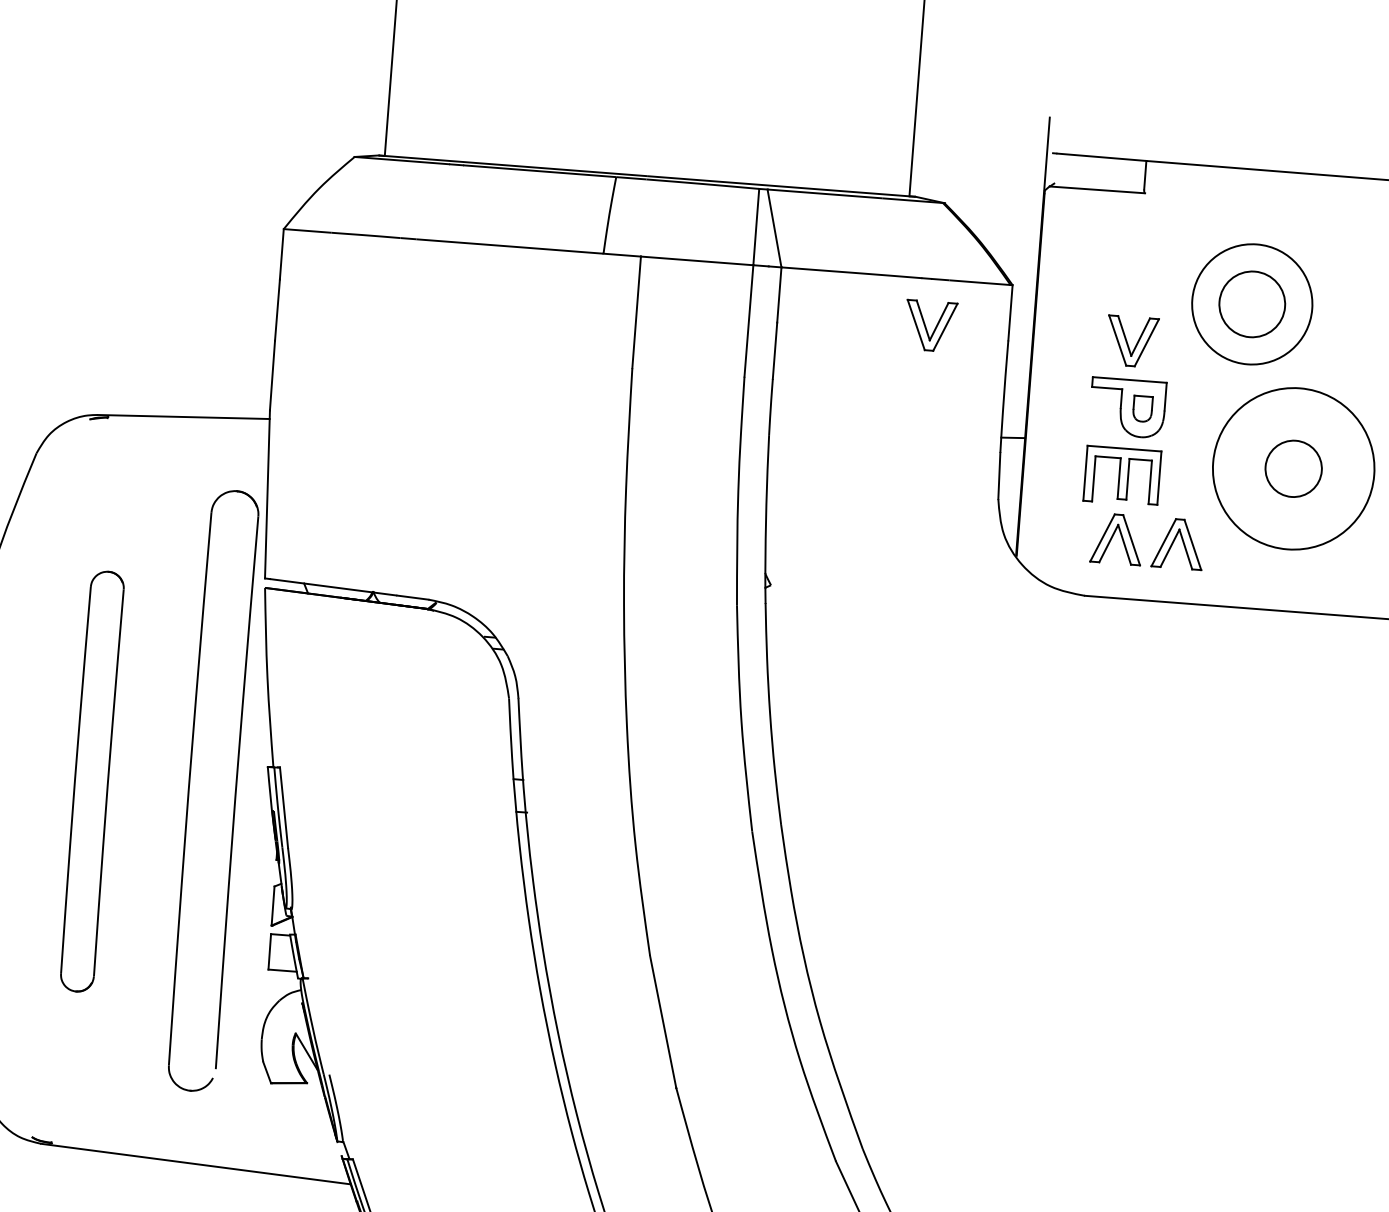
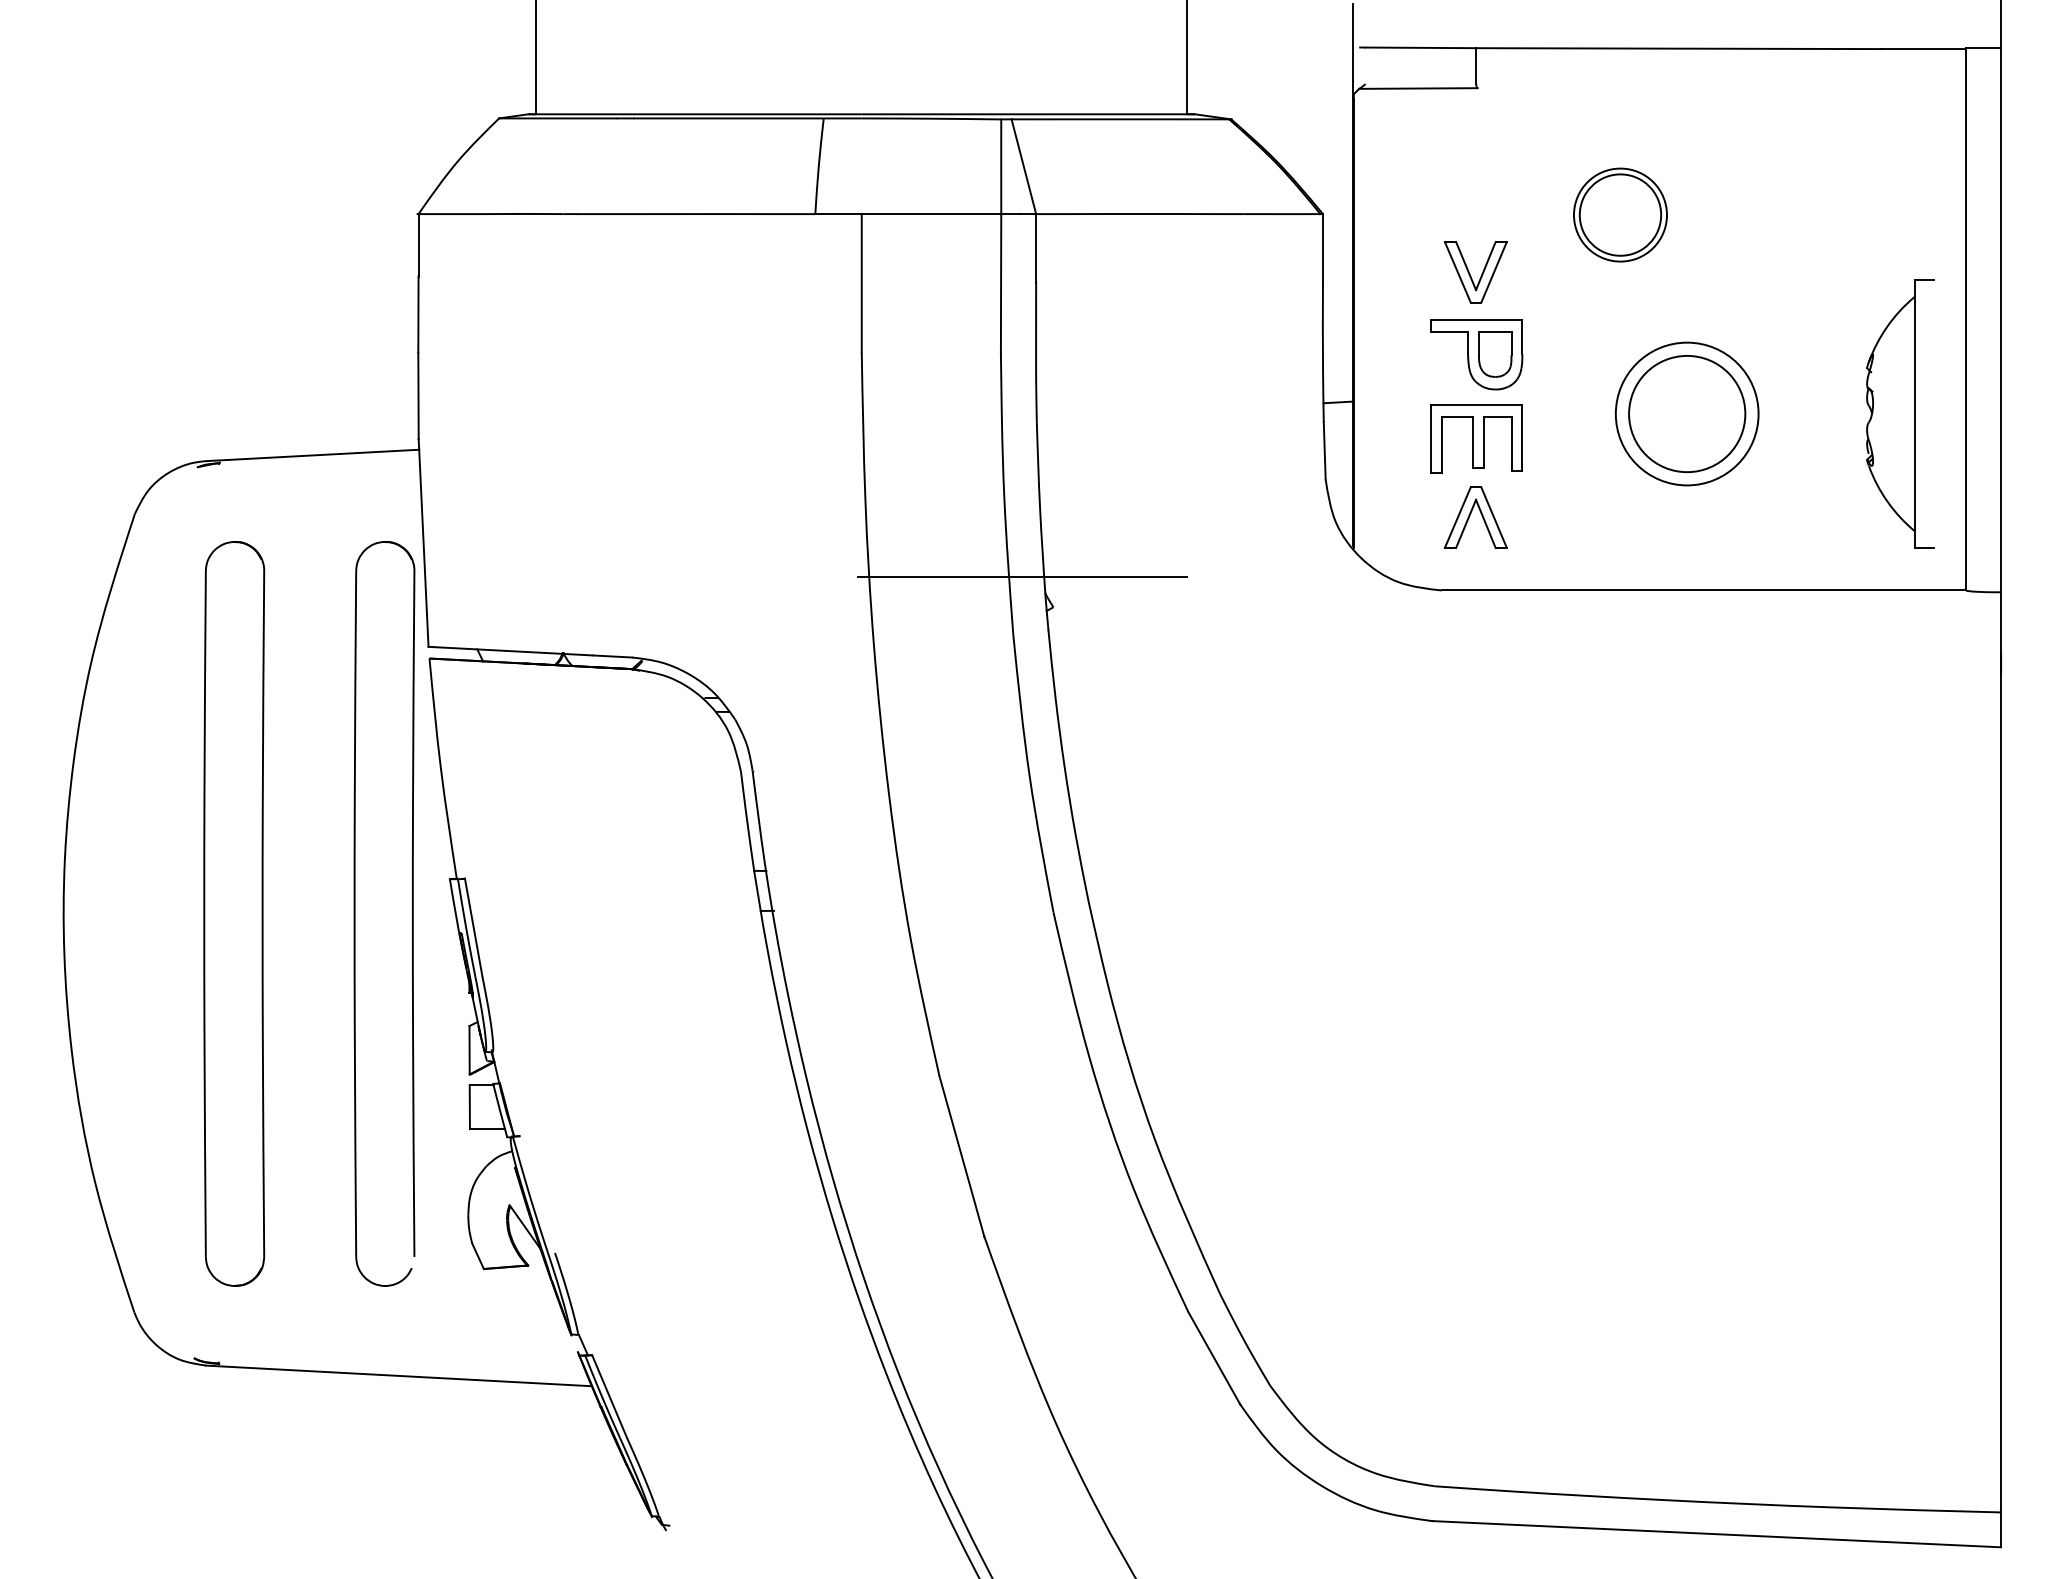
circle: (1251, 303) -> (1619, 214), size x0.62
part: (930, 326) -> (1225, 272), removed
part: (1142, 409) -> (1495, 354), size x1.43
circle: (1293, 468) -> (1686, 413), size x0.71
circle: (1293, 468) -> (1687, 413), size x1.67
part: (1177, 543) -> (1551, 517), removed
line: (748, 558) -> (1022, 576), added
part: (92, 781) -> (234, 913), size x1.43

